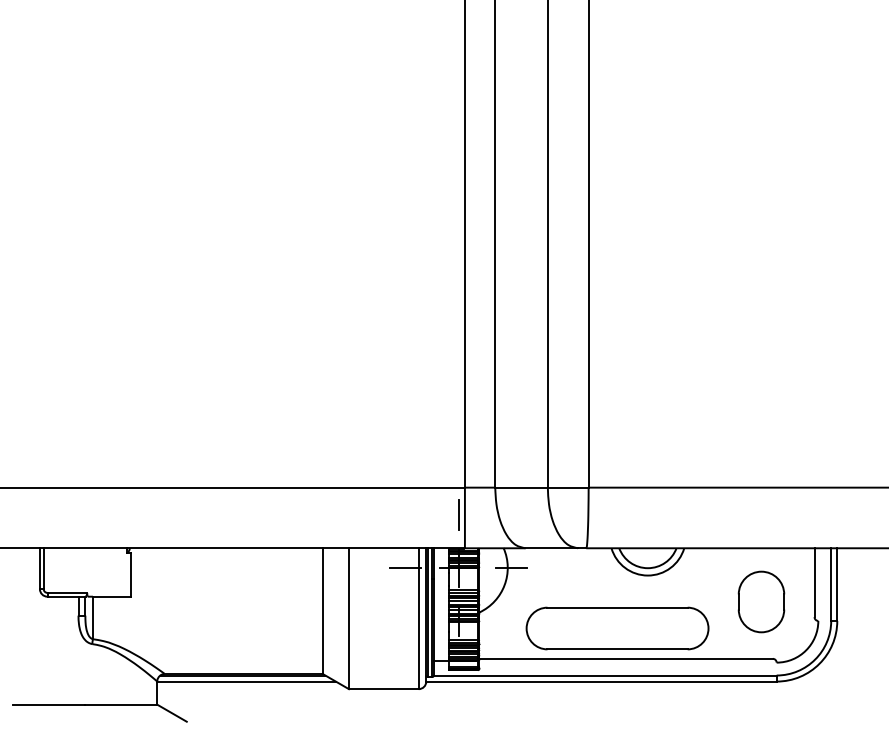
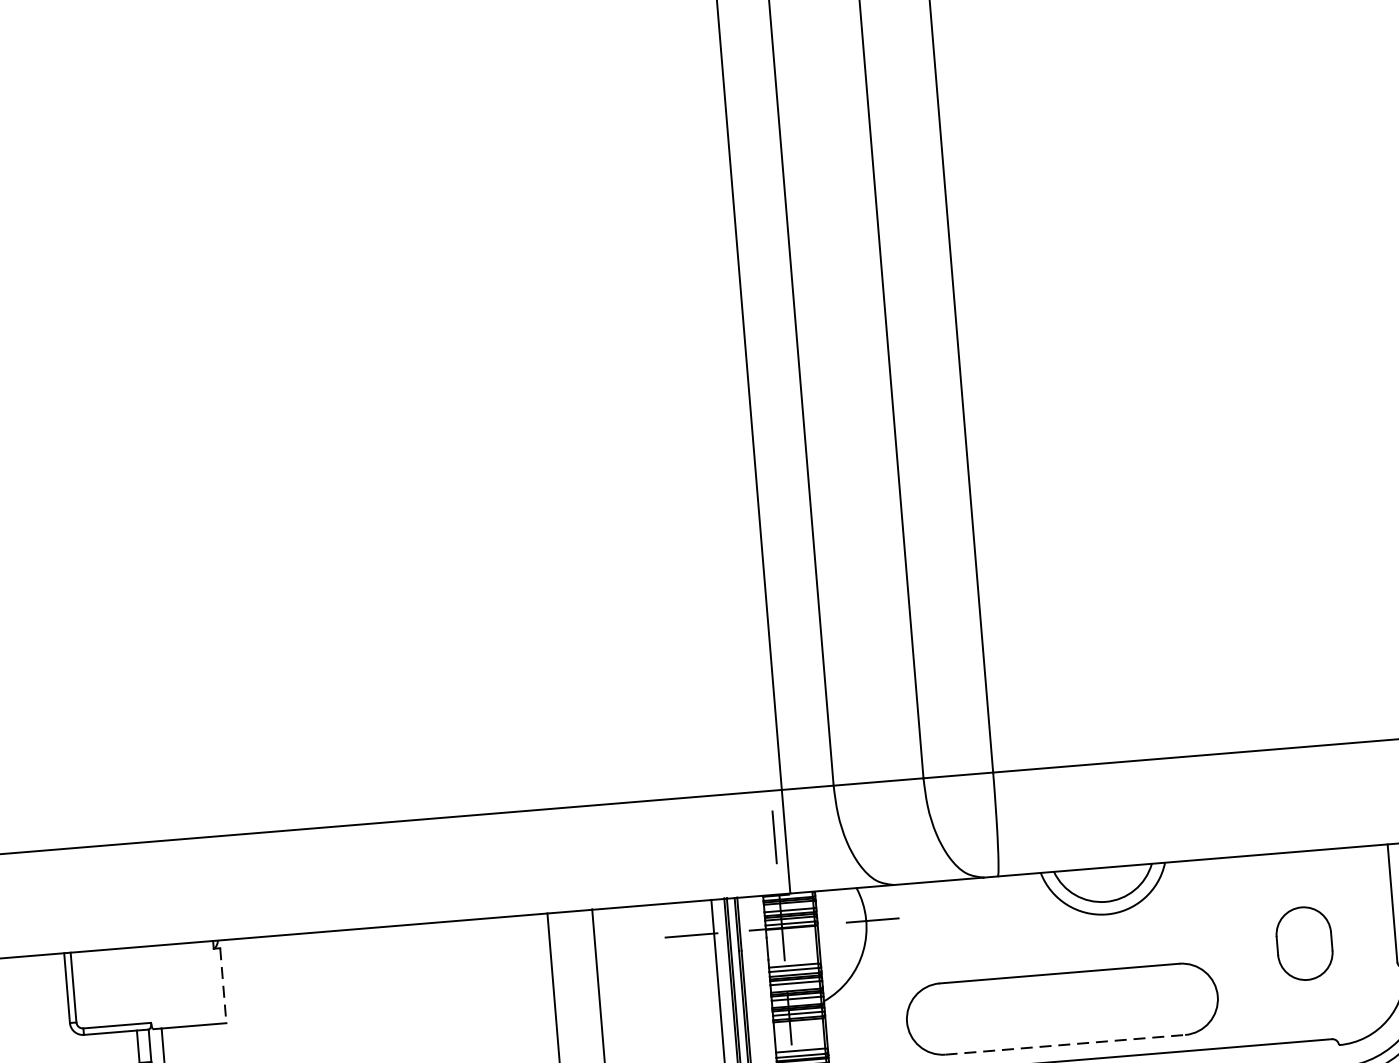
line: (130, 574) -> (222, 985), solid -> dashed
part: (761, 601) -> (1304, 942), size x0.7
line: (618, 649) -> (1066, 1044), solid -> dashed

